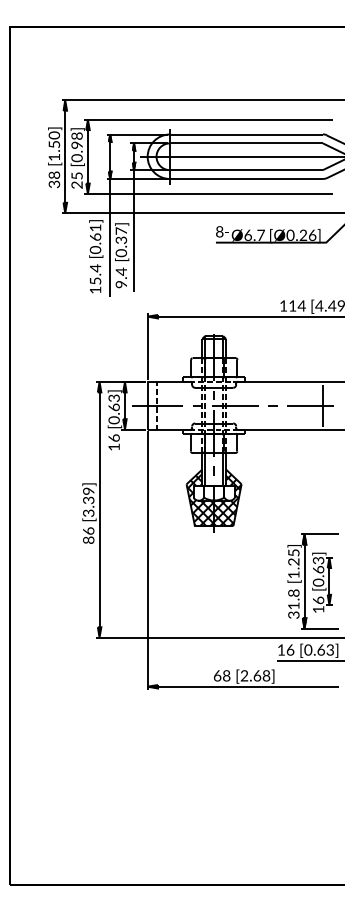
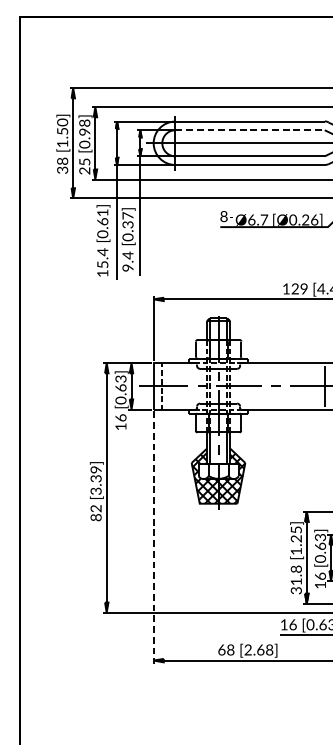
line: (246, 143) -> (250, 130), solid -> dashed
text: (297, 305) -> (299, 288), 114 -> 129
text: (88, 530) -> (95, 508), 86 -> 82
line: (147, 560) -> (153, 537), solid -> dashed

